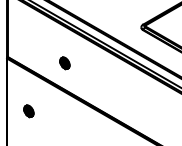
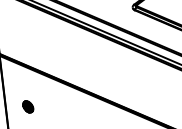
part: (64, 63) -> (58, 53), removed

